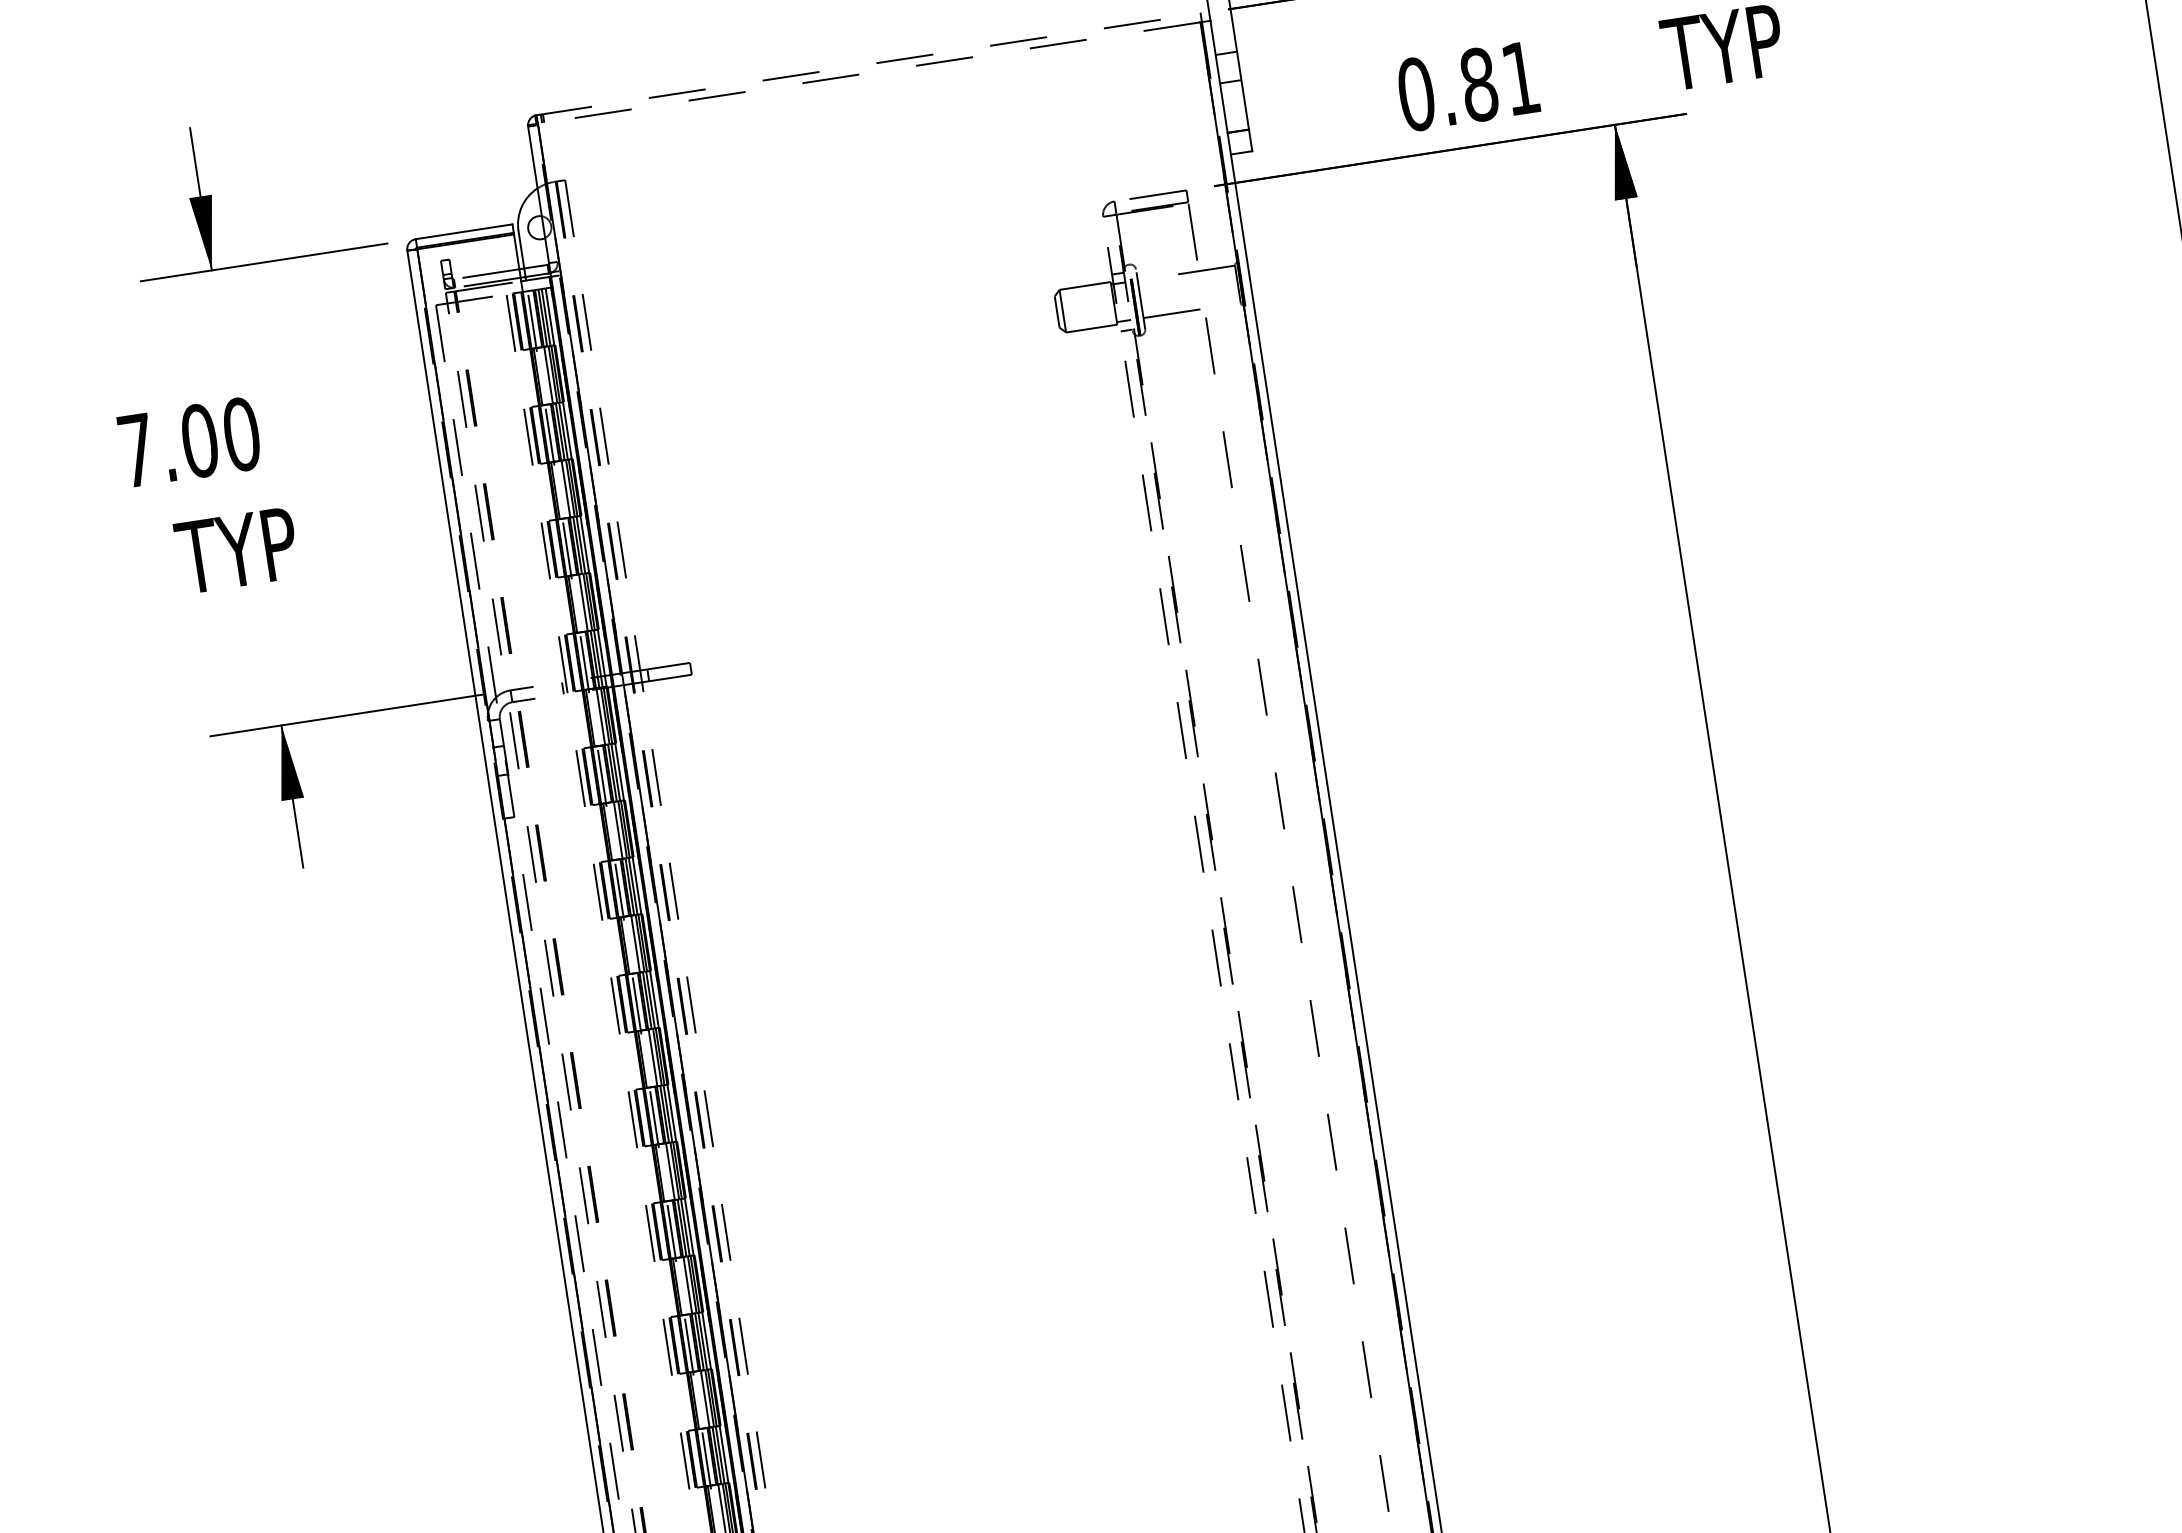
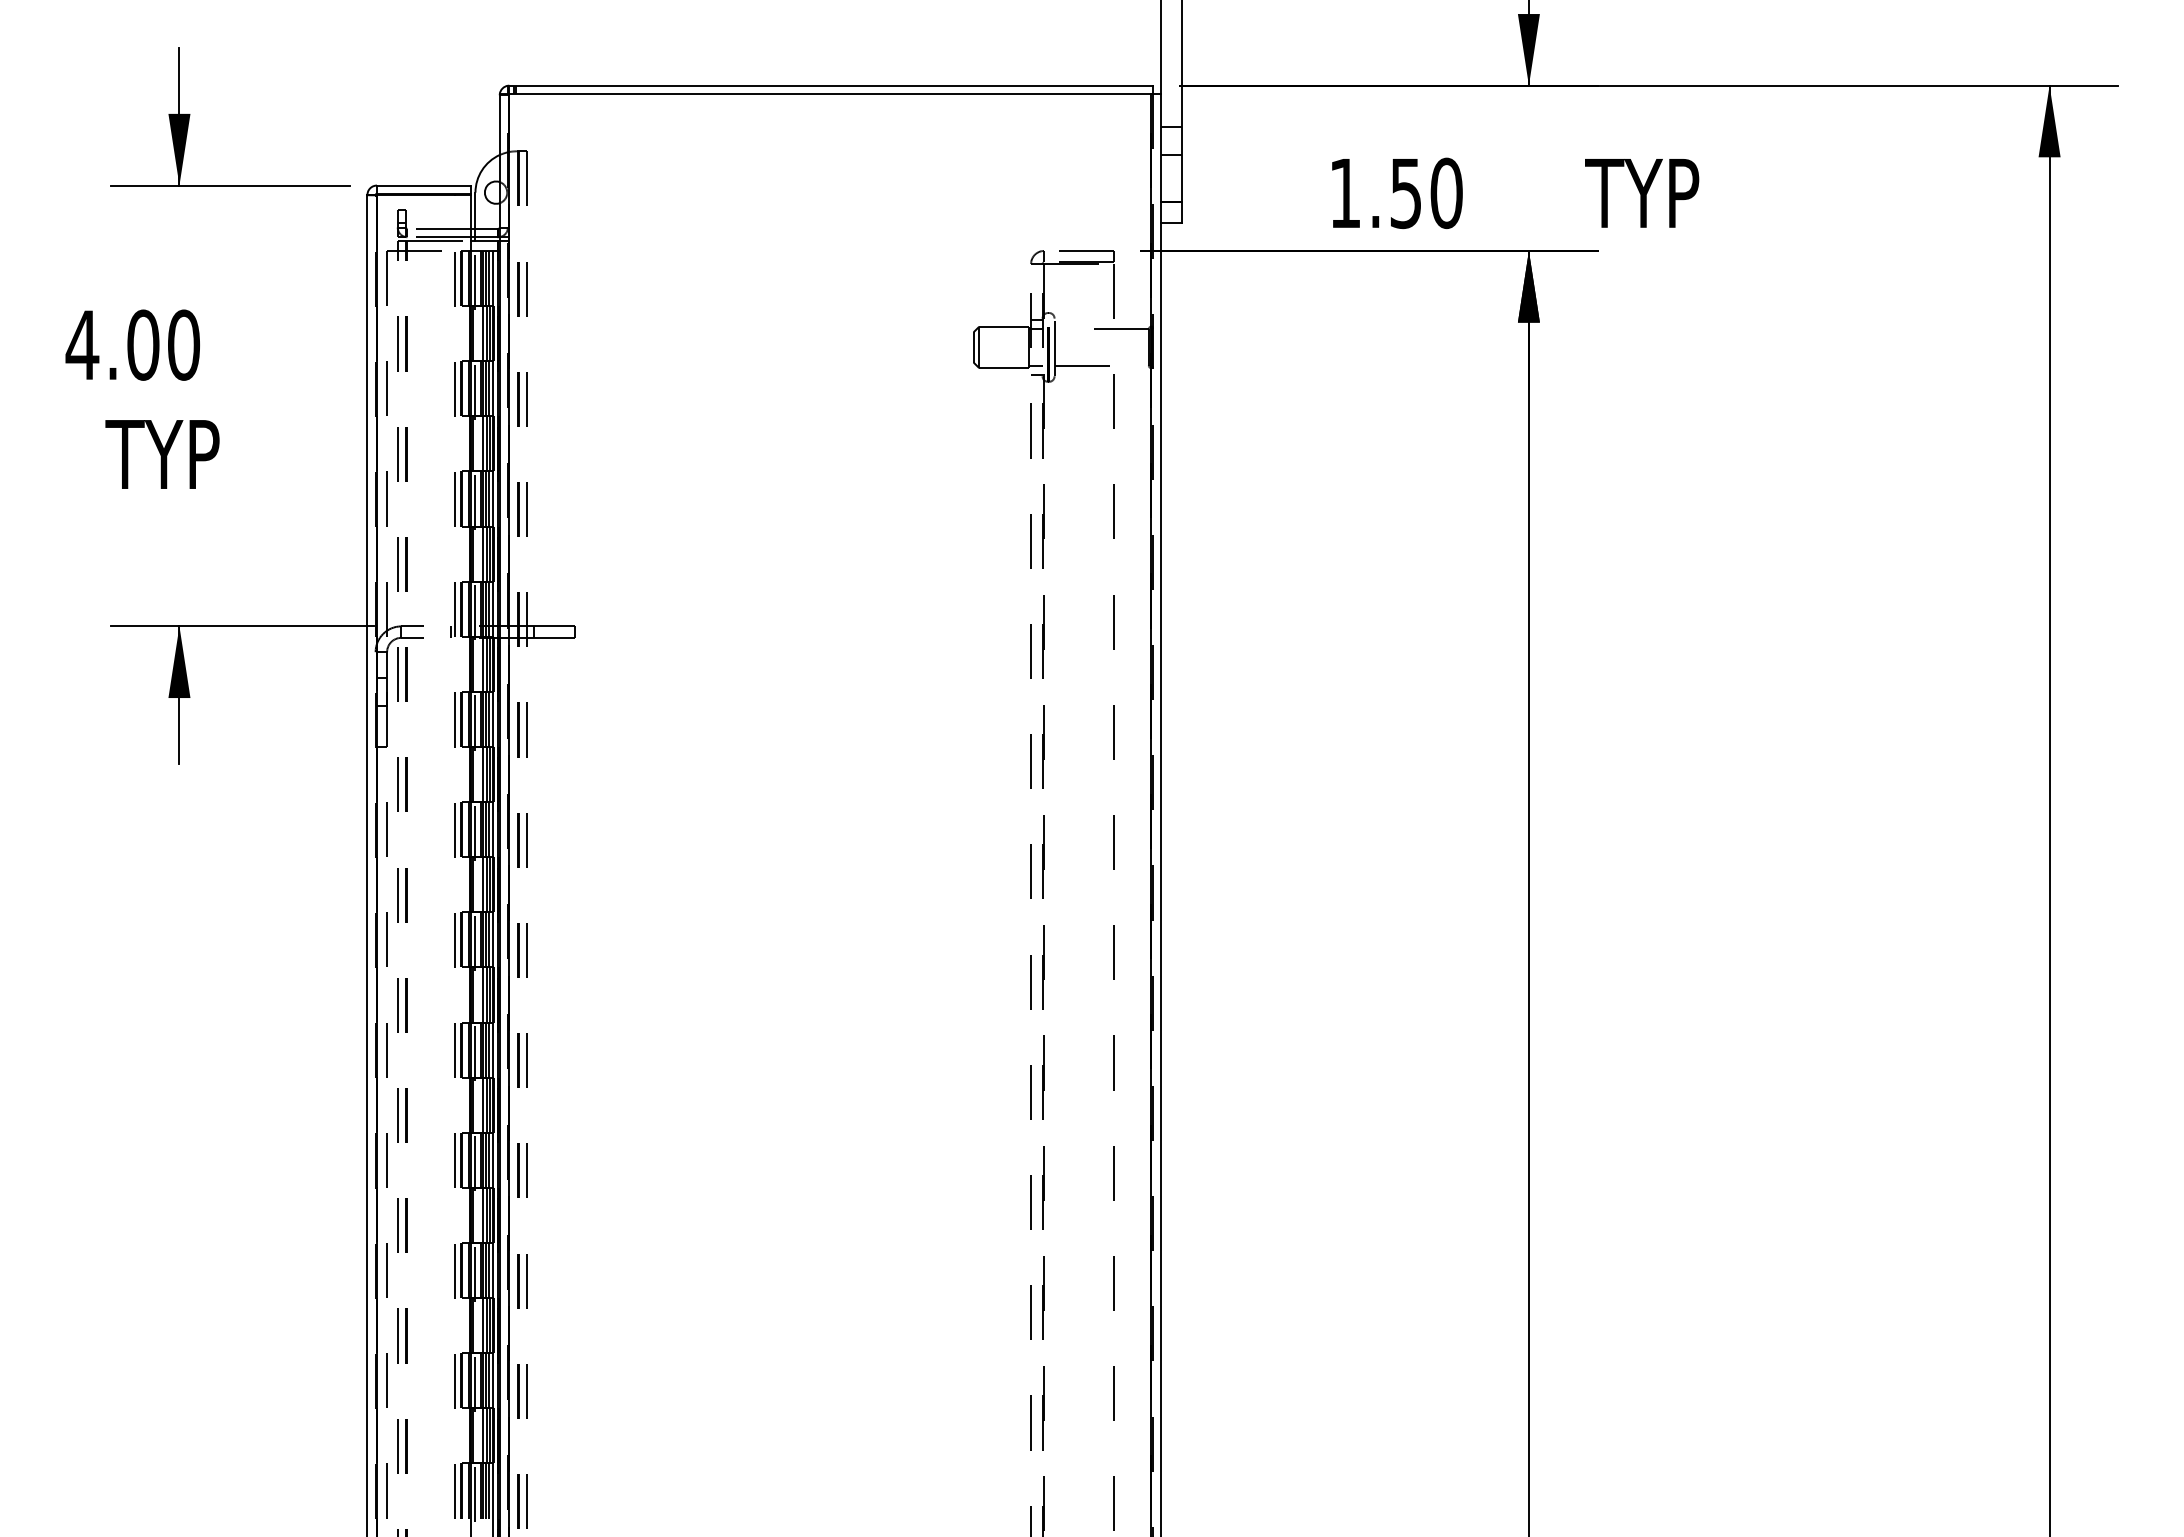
line: (868, 64) -> (830, 85), dashed -> solid
line: (869, 72) -> (830, 93), dashed -> solid
text: (1468, 86) -> (1395, 193), 0.81 -> 1.50
text: (136, 449) -> (82, 344), 7.00 -> 4.00

